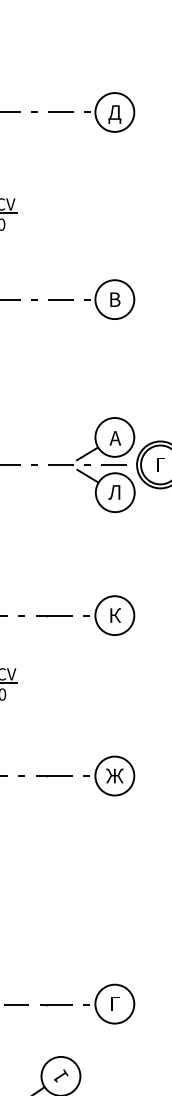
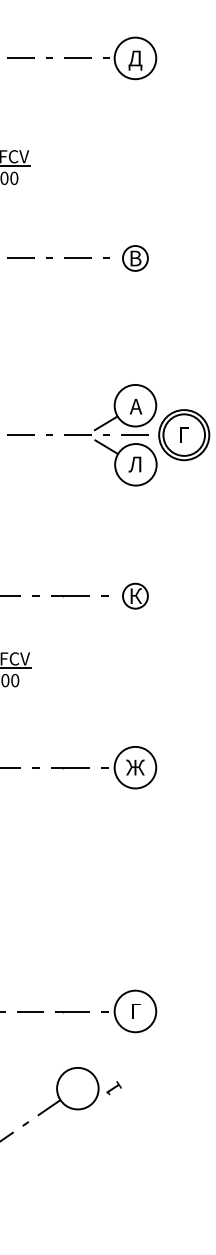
circle: (114, 299) -> (135, 258), size x0.6
circle: (114, 615) -> (135, 596), size x0.6
text: (60, 1076) -> (113, 1088), moved

